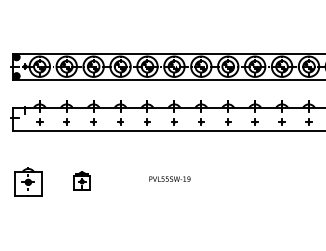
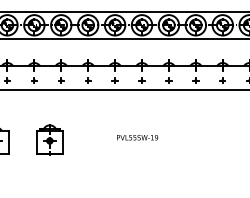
part: (81, 180) -> (49, 139), size x1.67

